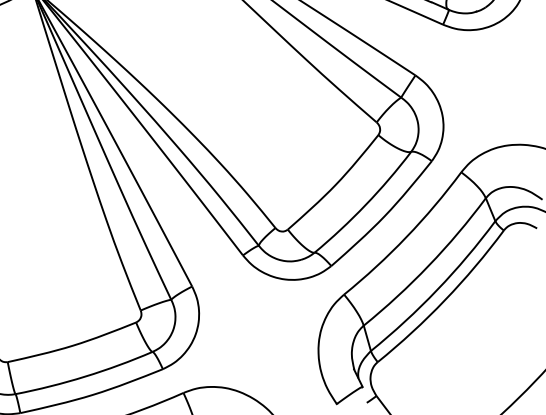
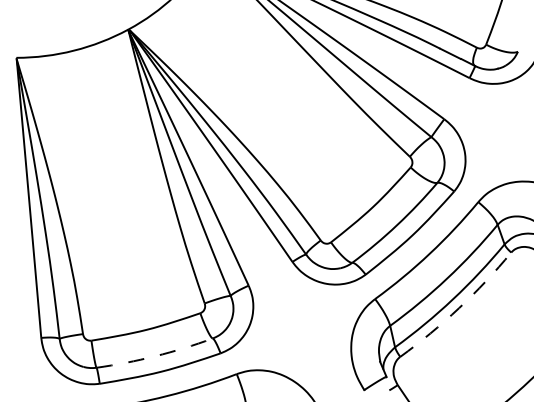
arc: (445, 300) -> (459, 308), solid -> dashed
arc: (85, 376) -> (155, 356), solid -> dashed

